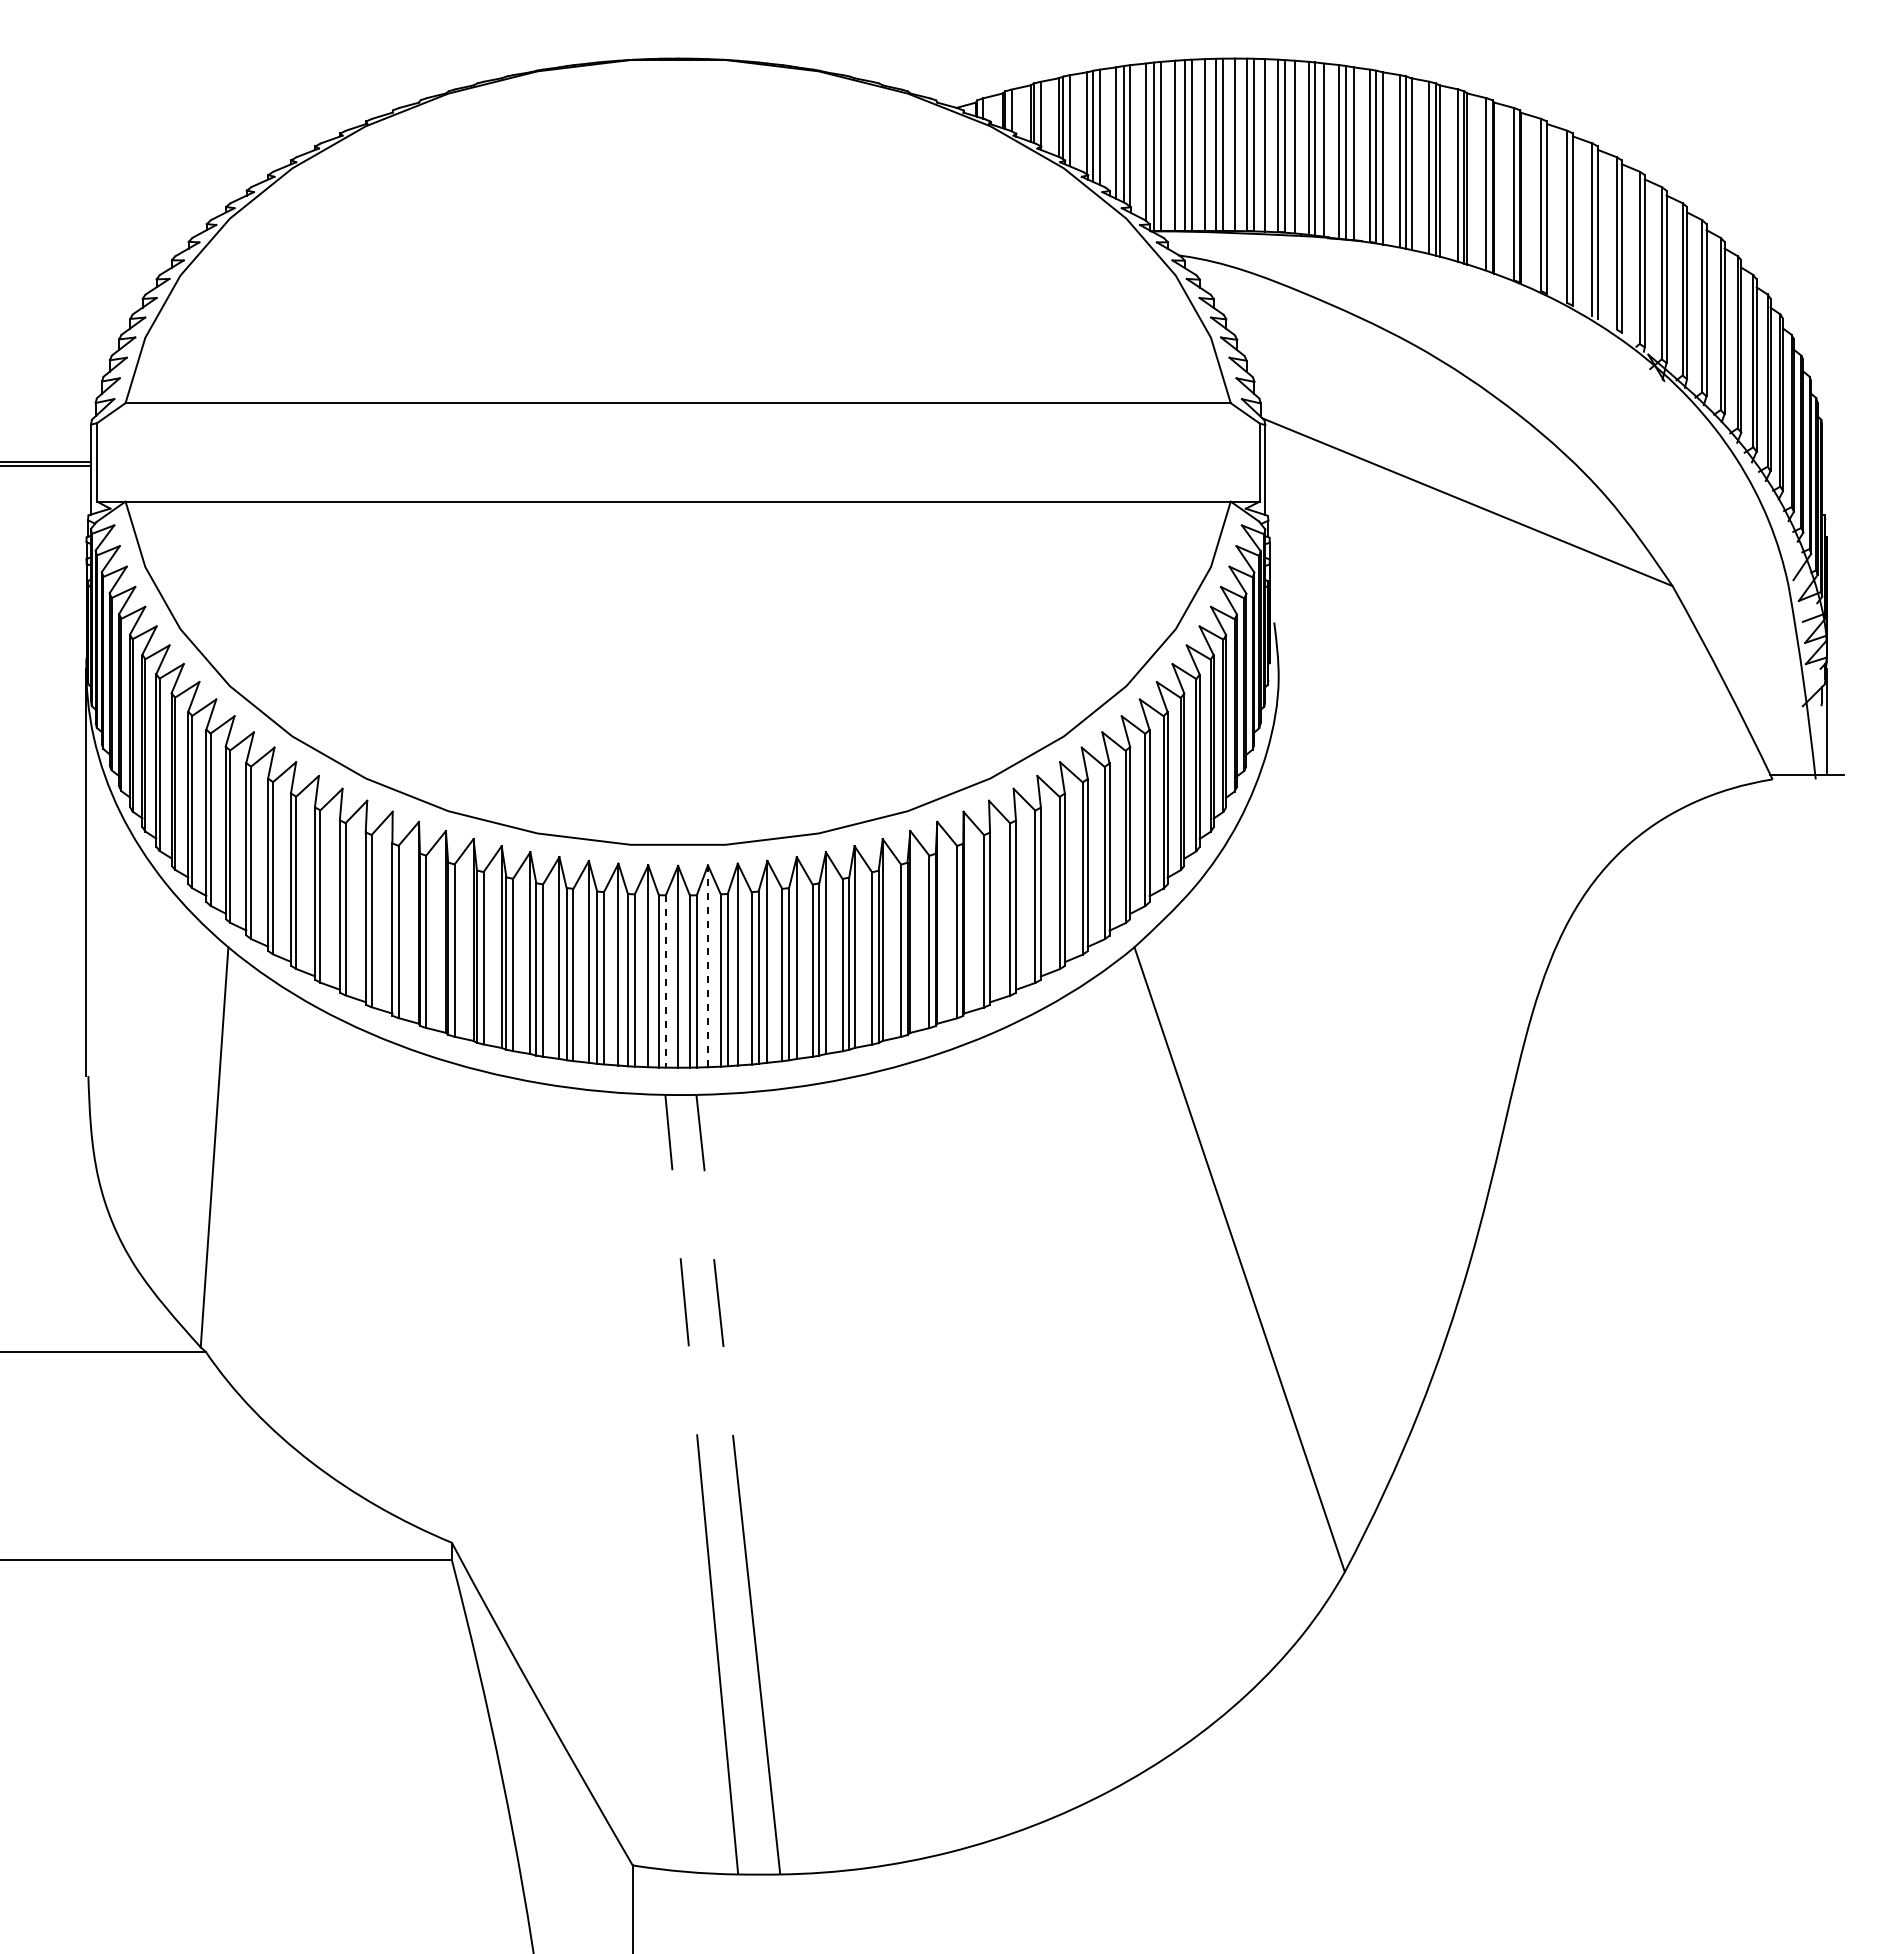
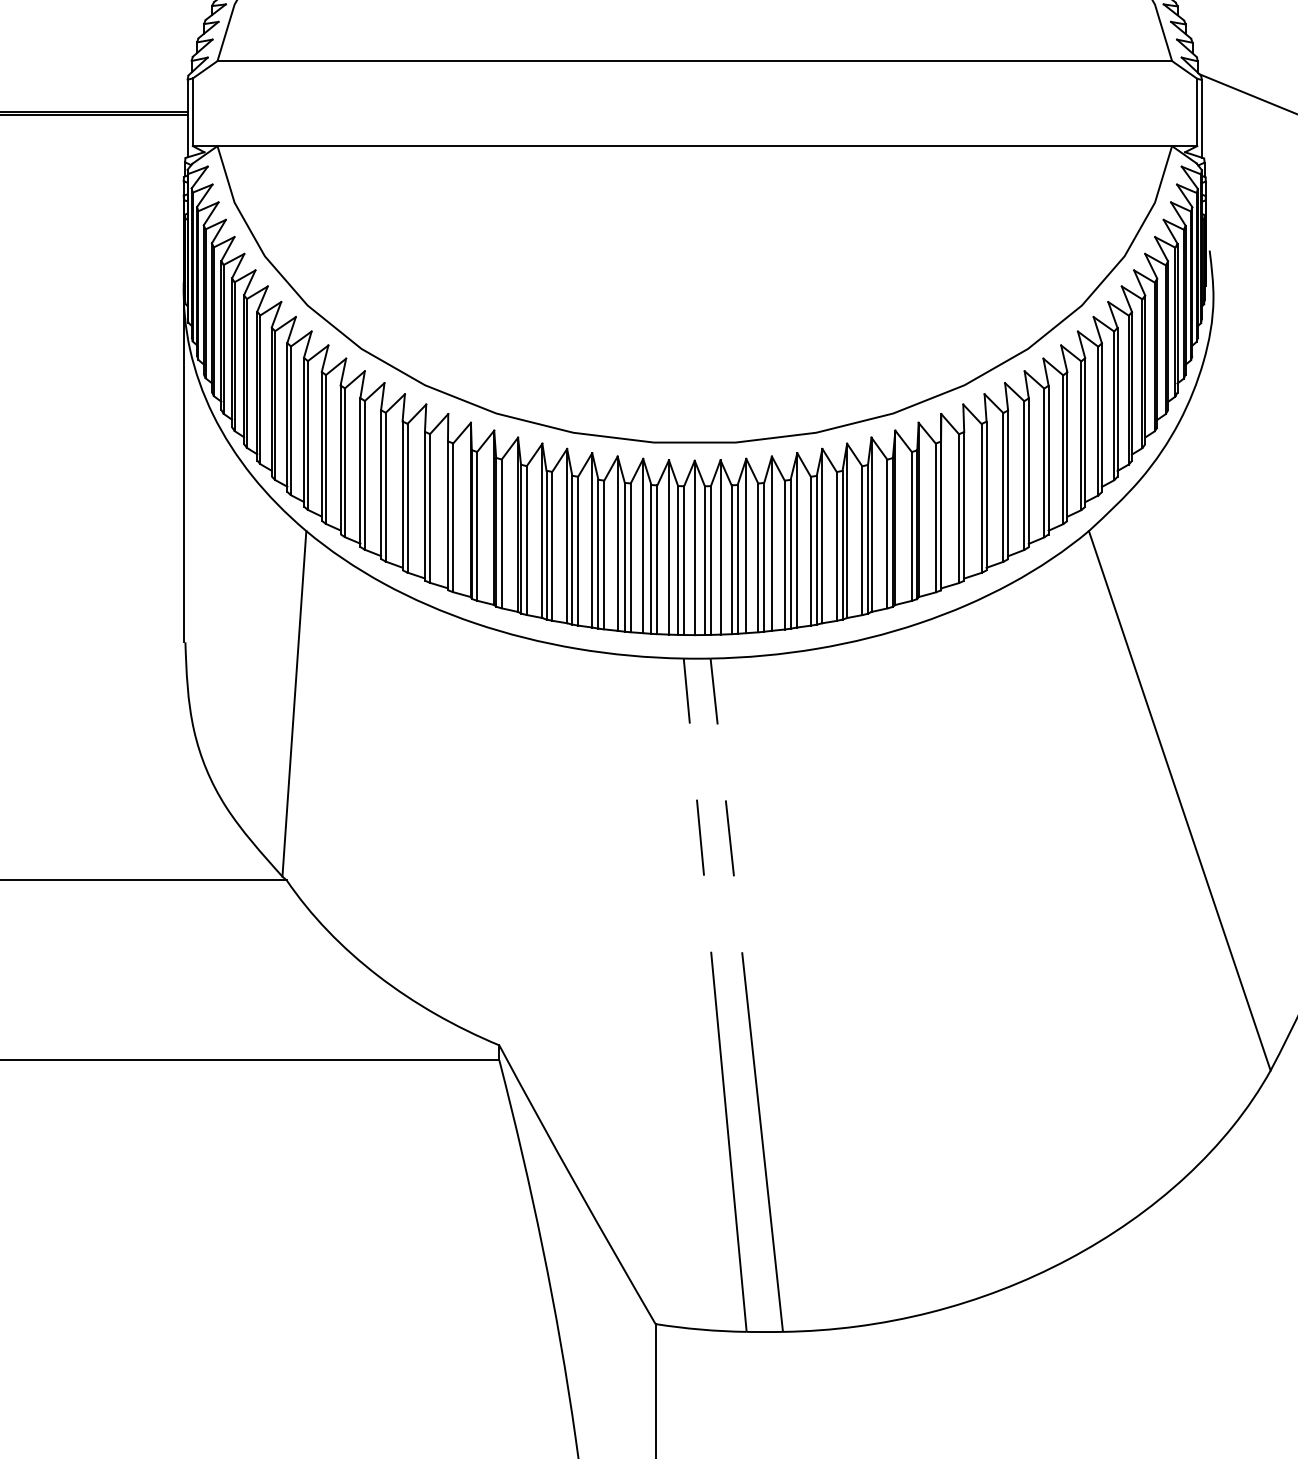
line: (707, 966) -> (720, 547), dashed -> solid
line: (665, 982) -> (683, 561), dashed -> solid

